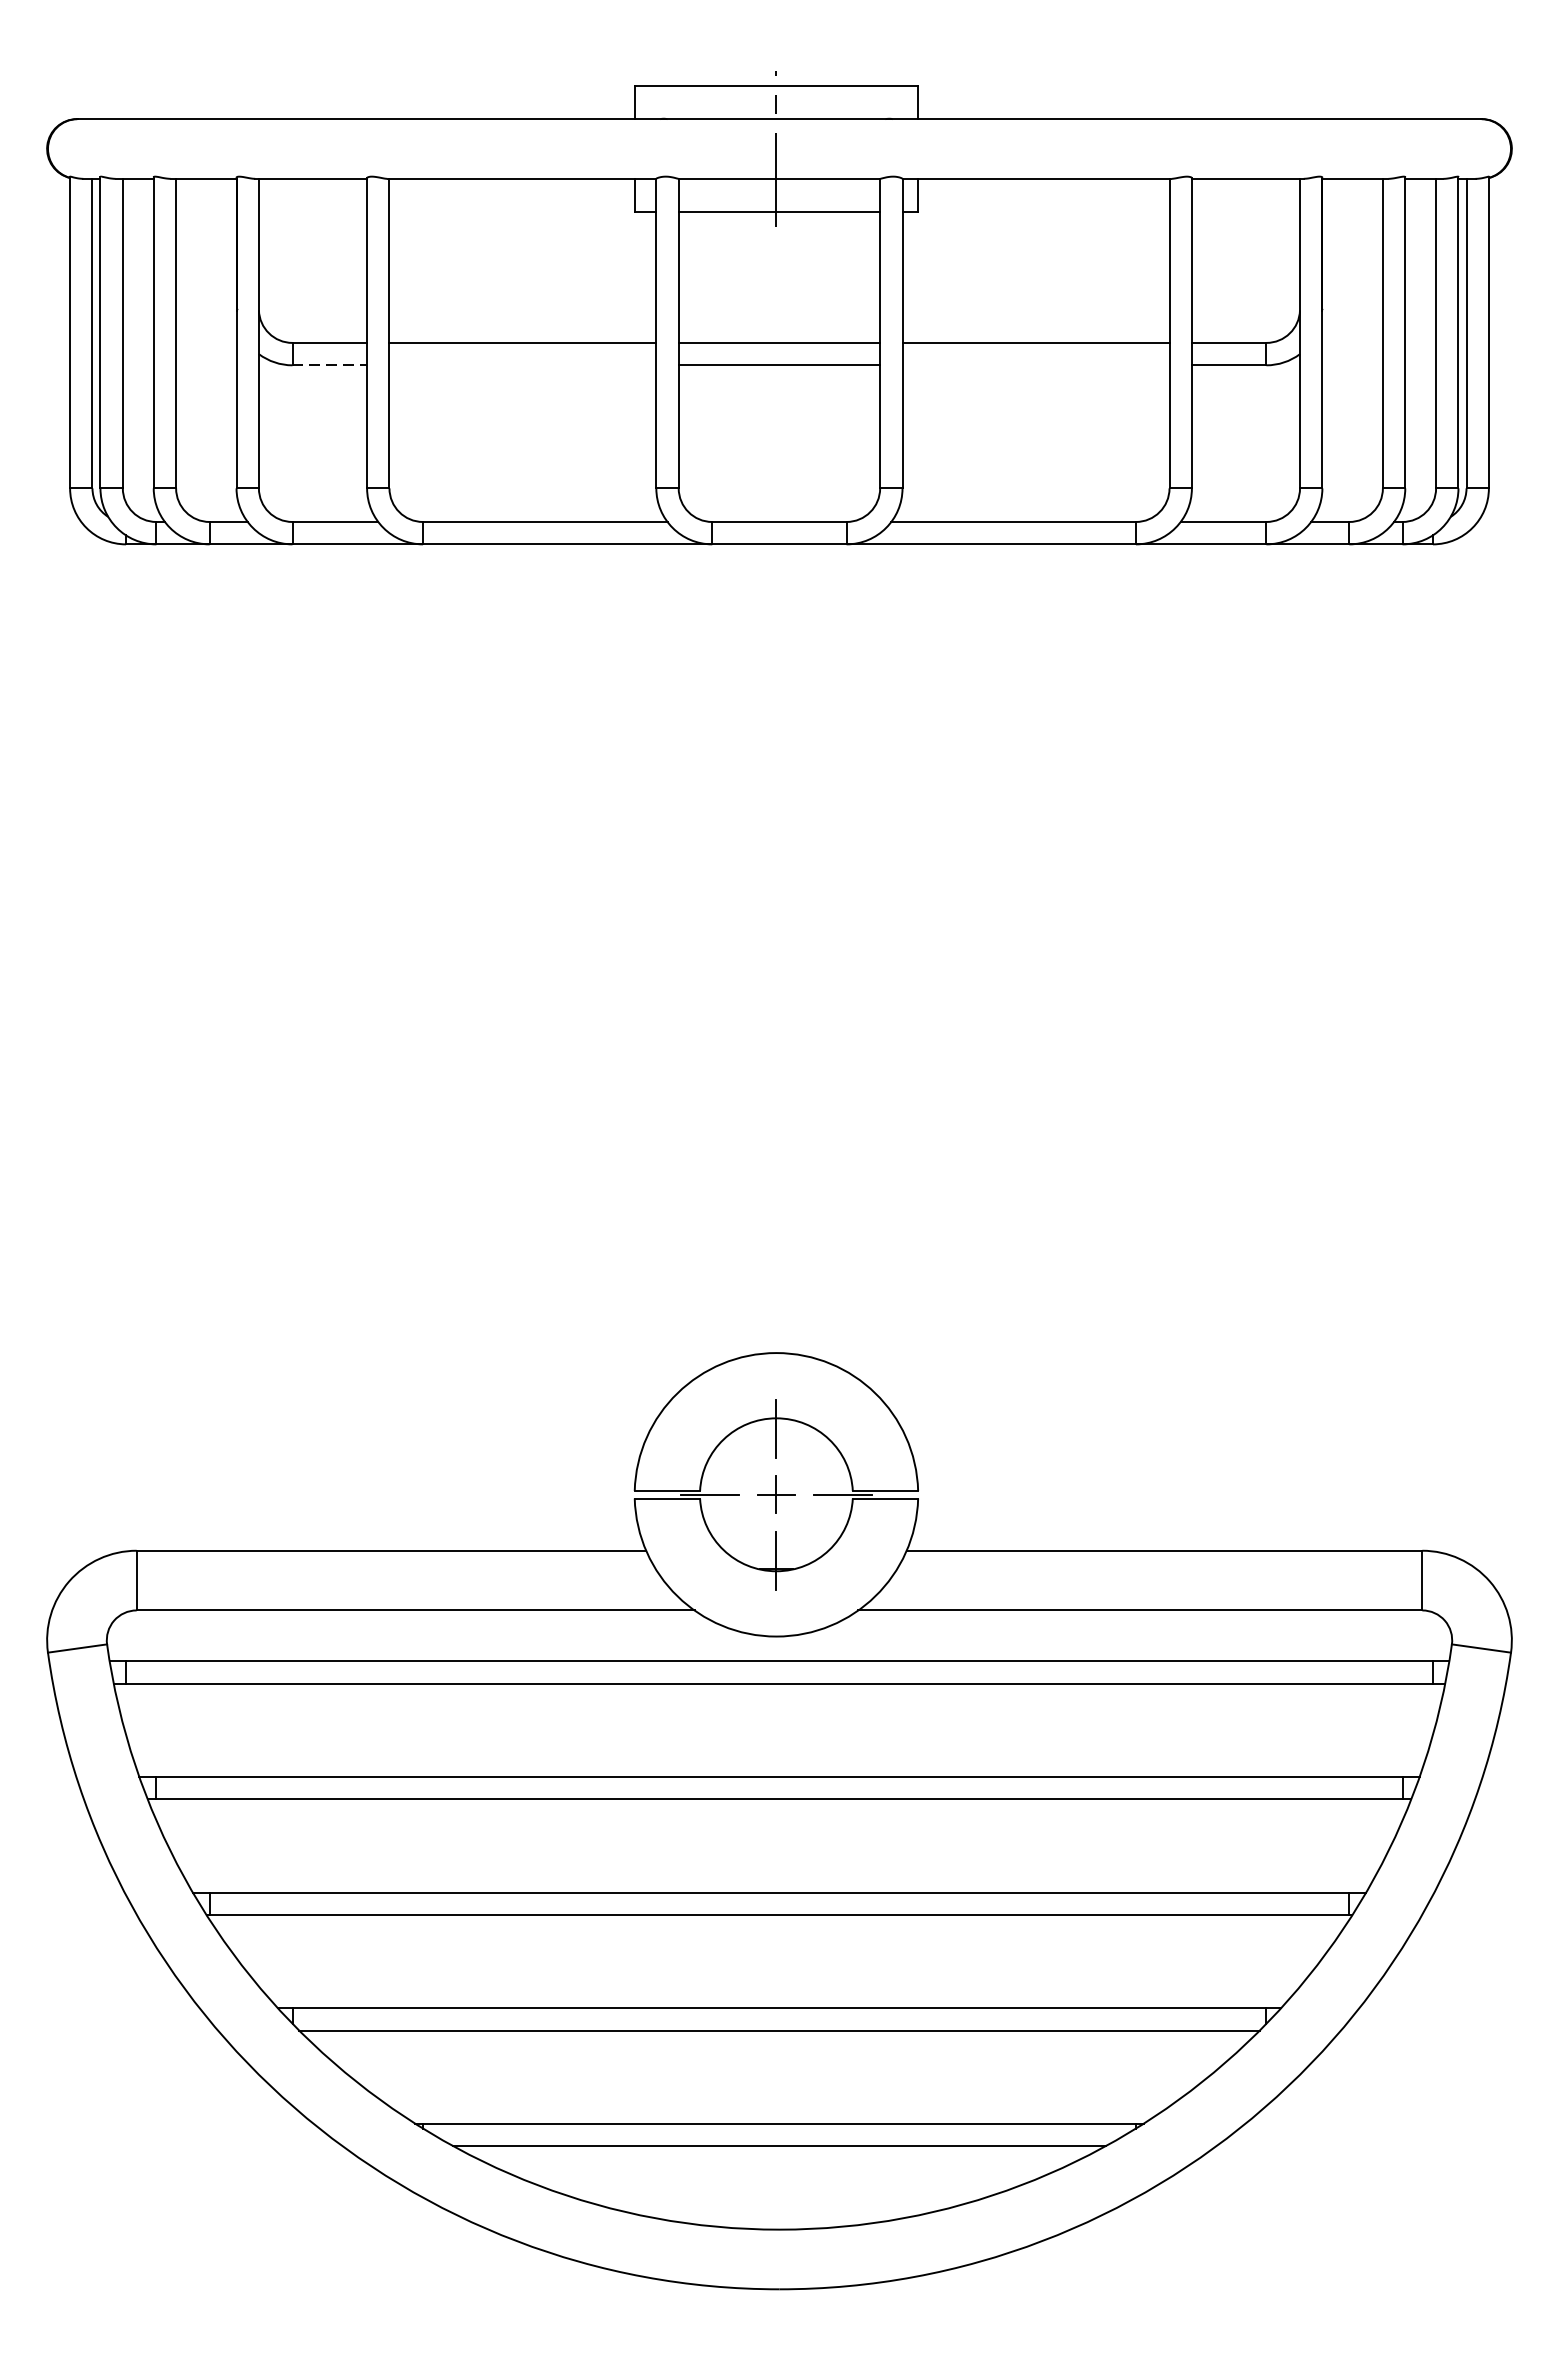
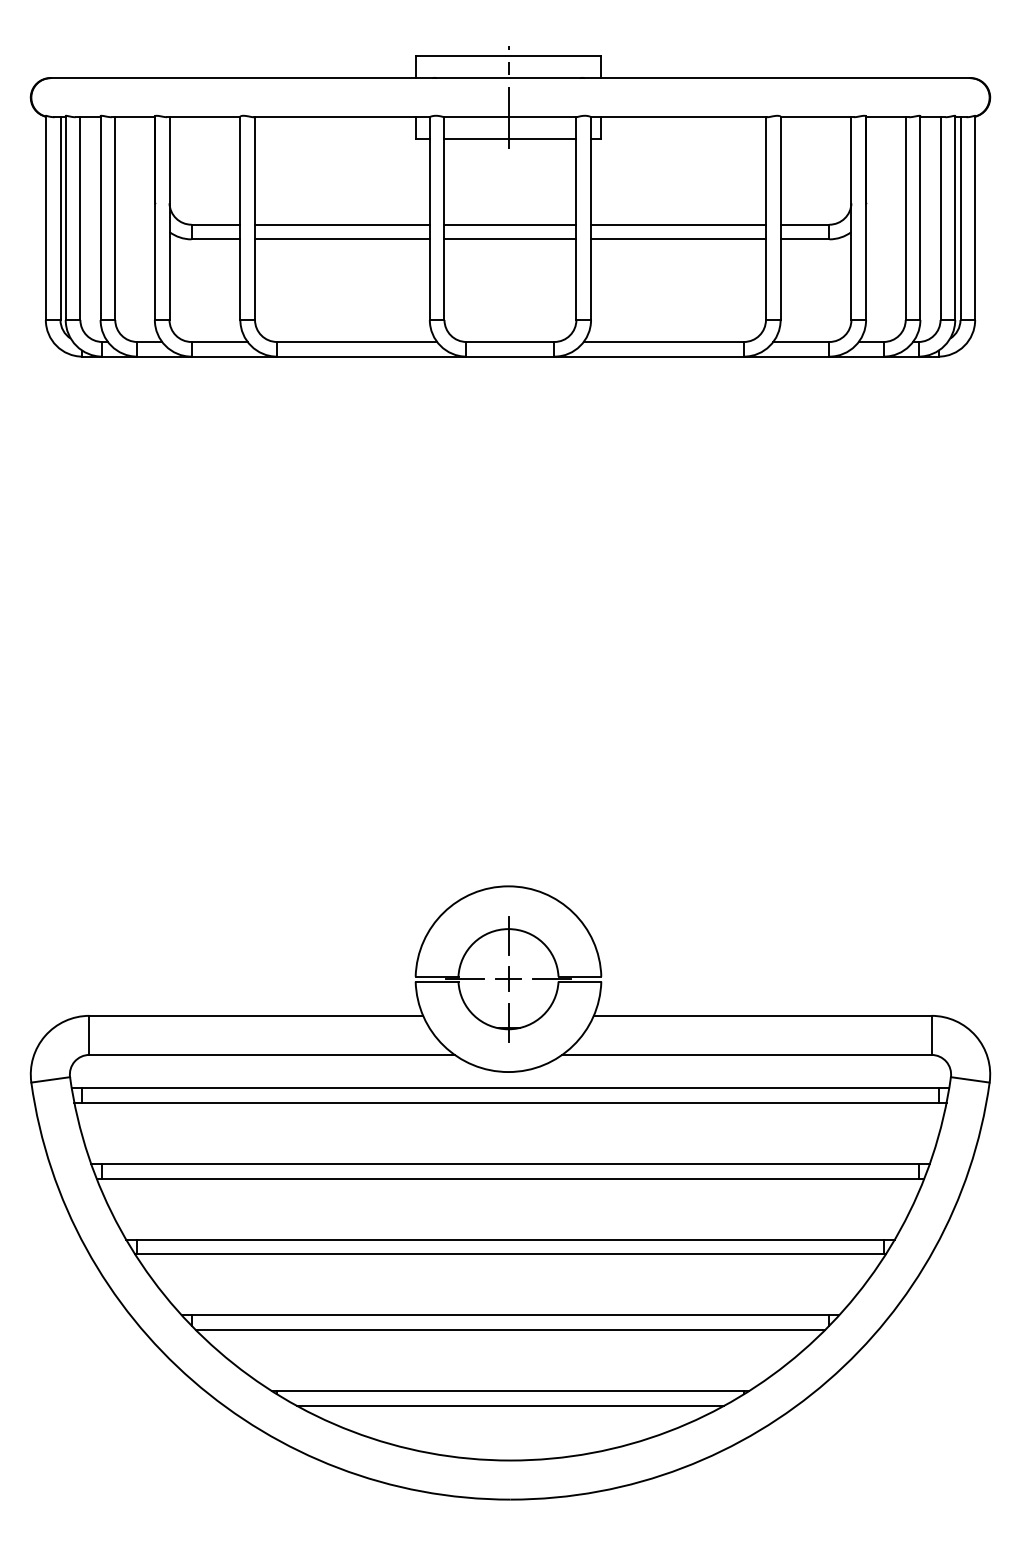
line: (330, 365) -> (216, 239), dashed -> solid
line: (523, 365) -> (342, 239), added
line: (1035, 365) -> (678, 239), added

